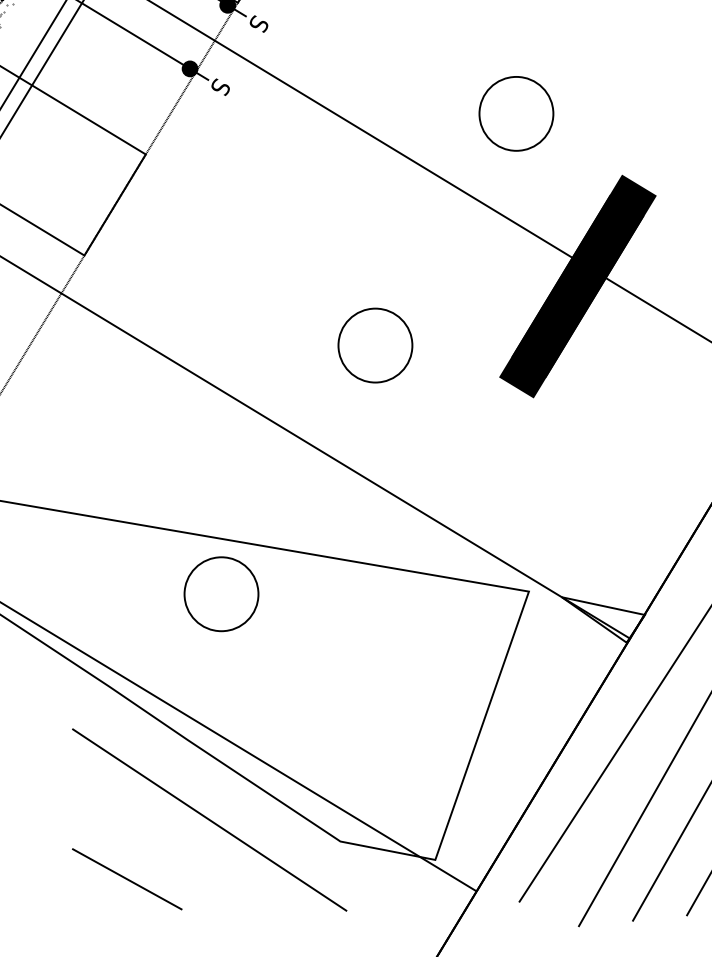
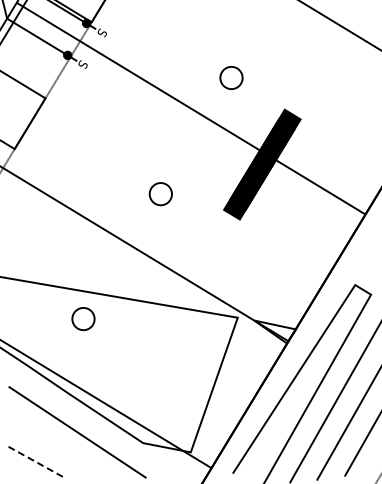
circle: (516, 112) -> (231, 77), size x0.6
circle: (374, 344) -> (160, 193), size x0.6
circle: (221, 593) -> (83, 318), size x0.6
line: (125, 878) -> (35, 461), solid -> dashed

